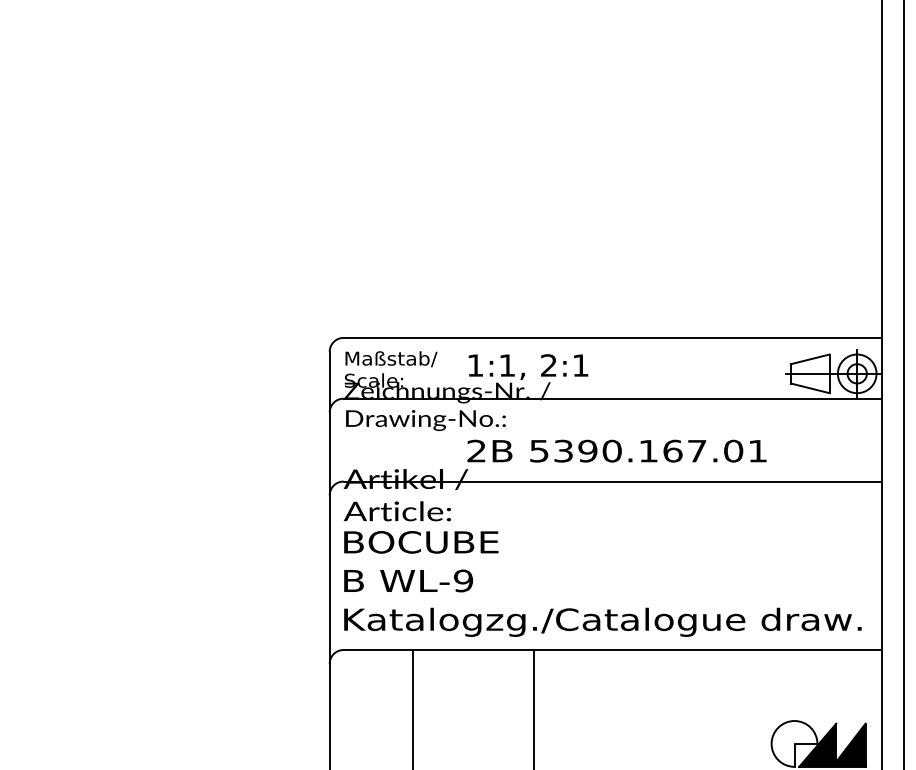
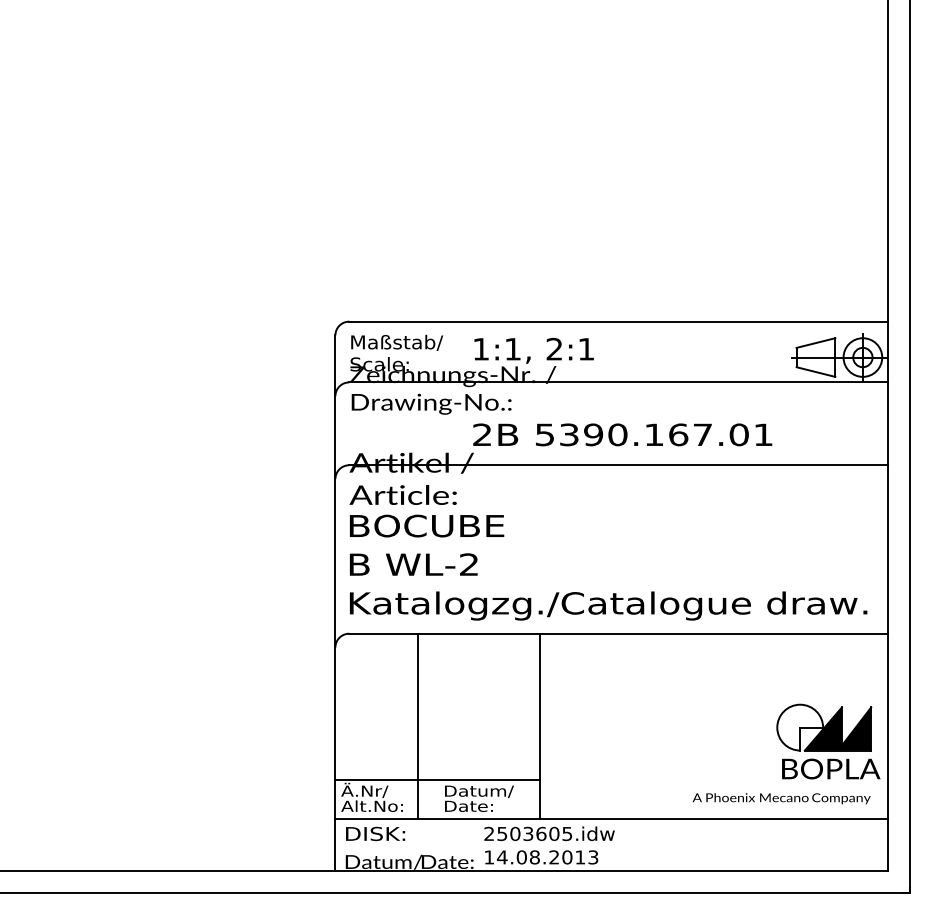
text: (462, 580) -> (468, 564), WL-9 -> WL-2

